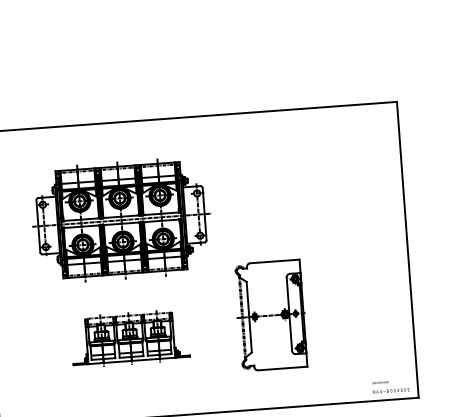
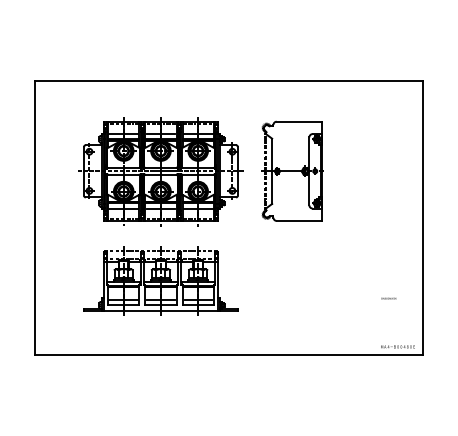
part: (271, 314) -> (292, 170), moved
part: (129, 338) -> (160, 280), size x1.43
text: (380, 382) -> (388, 298), moved

